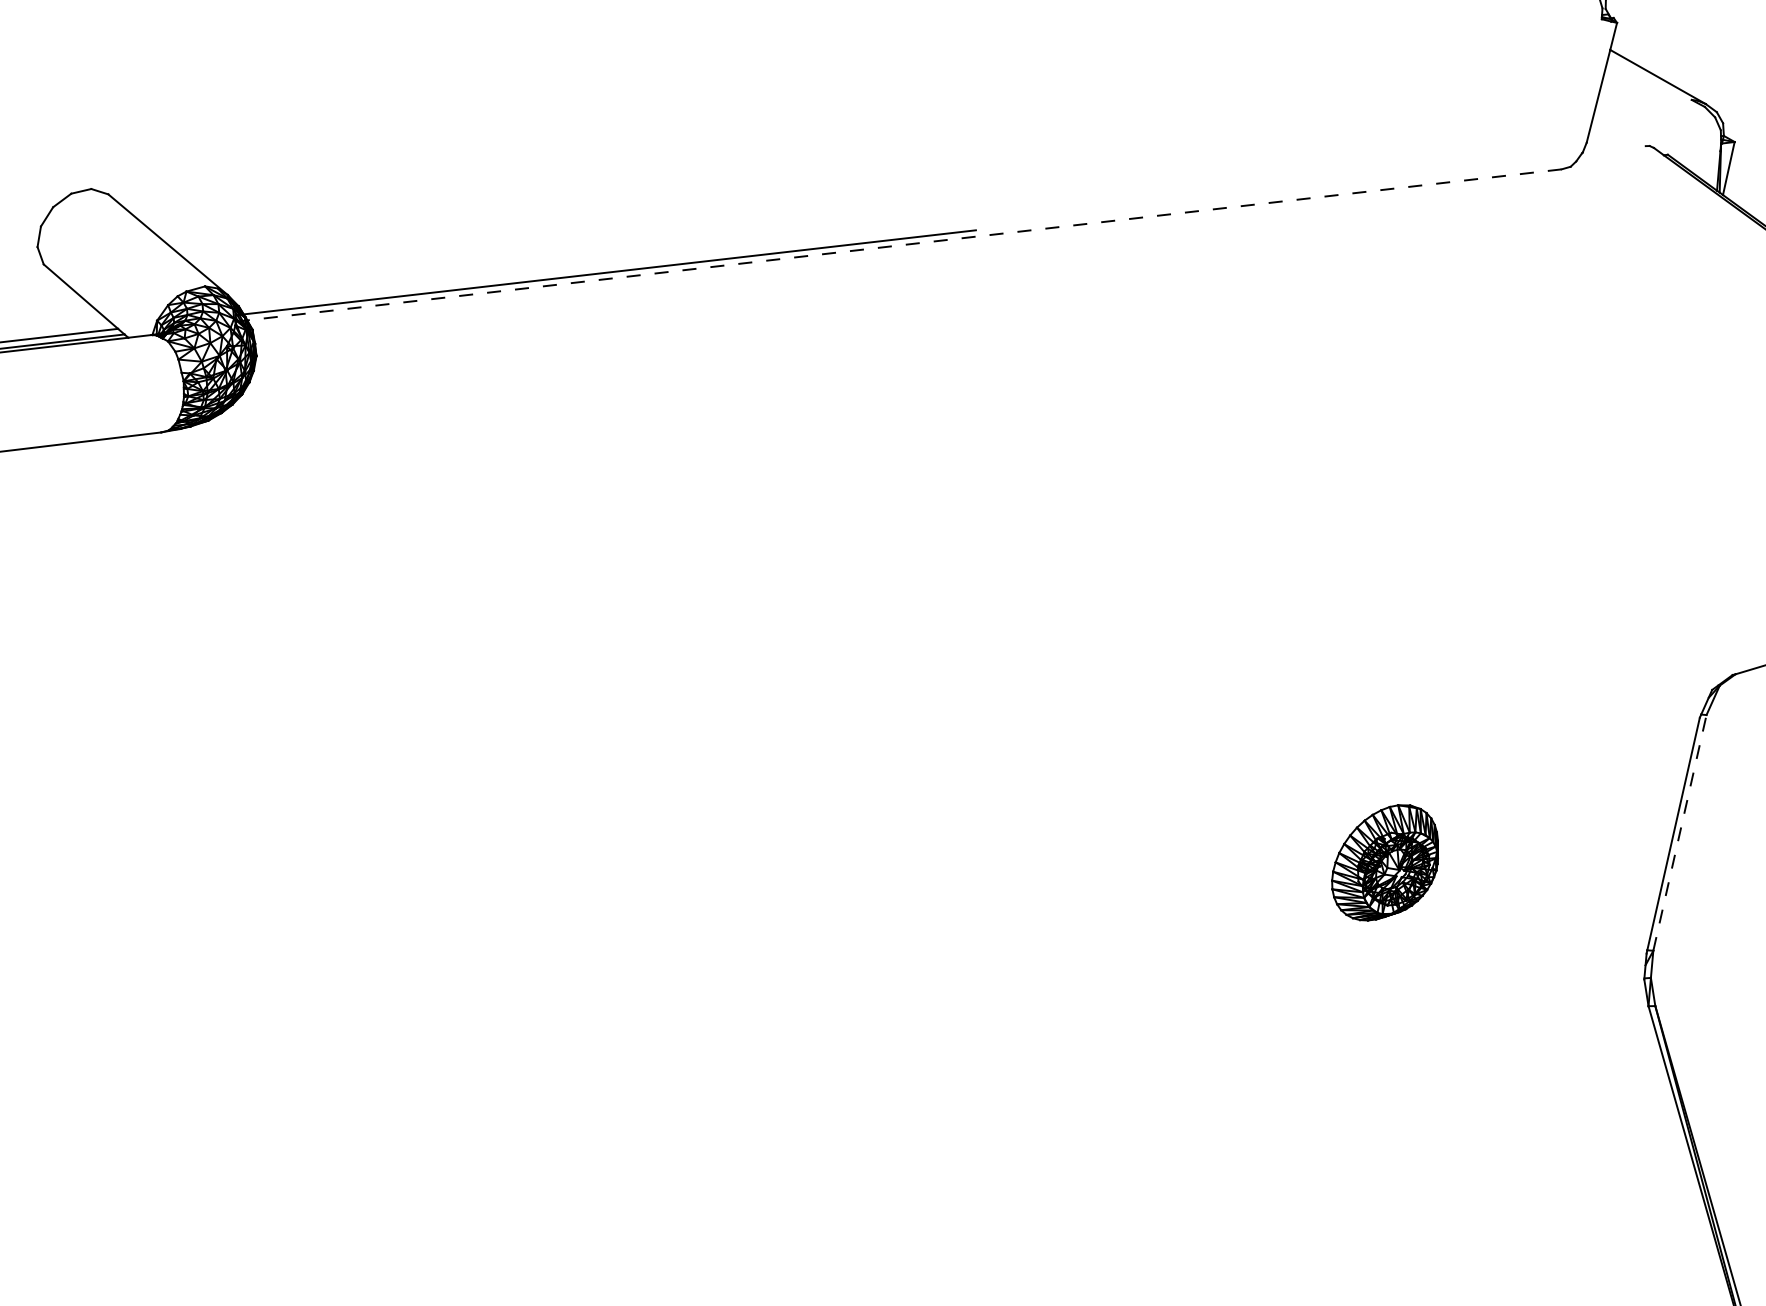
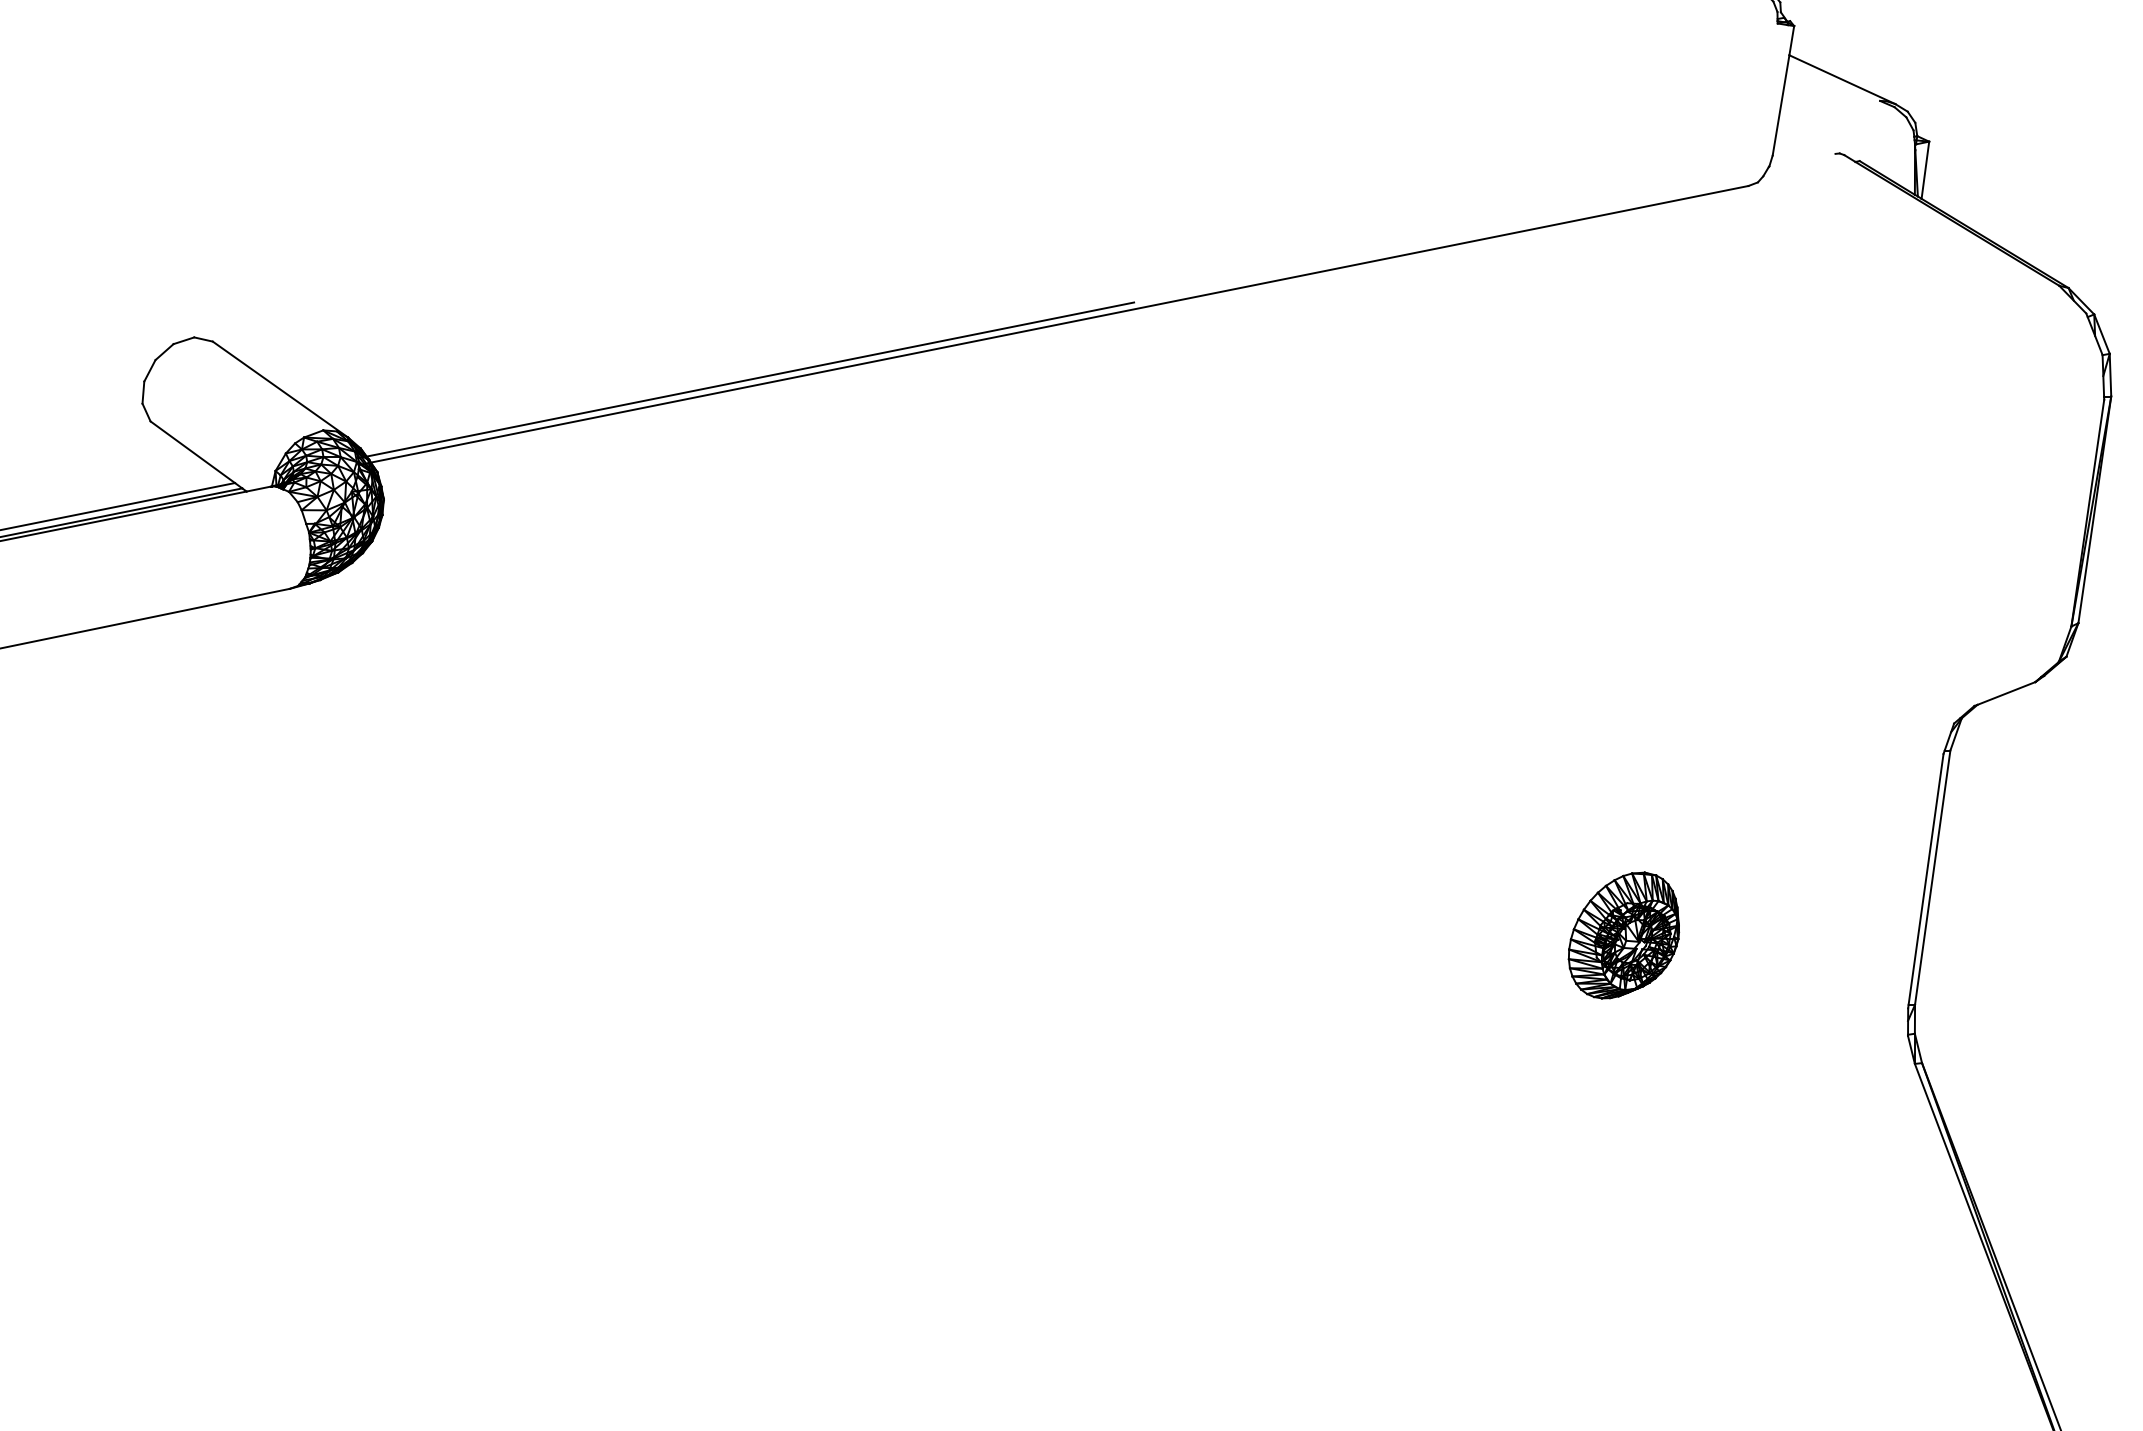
line: (898, 245) -> (1053, 325), dashed -> solid
line: (1679, 832) -> (1932, 877), dashed -> solid

